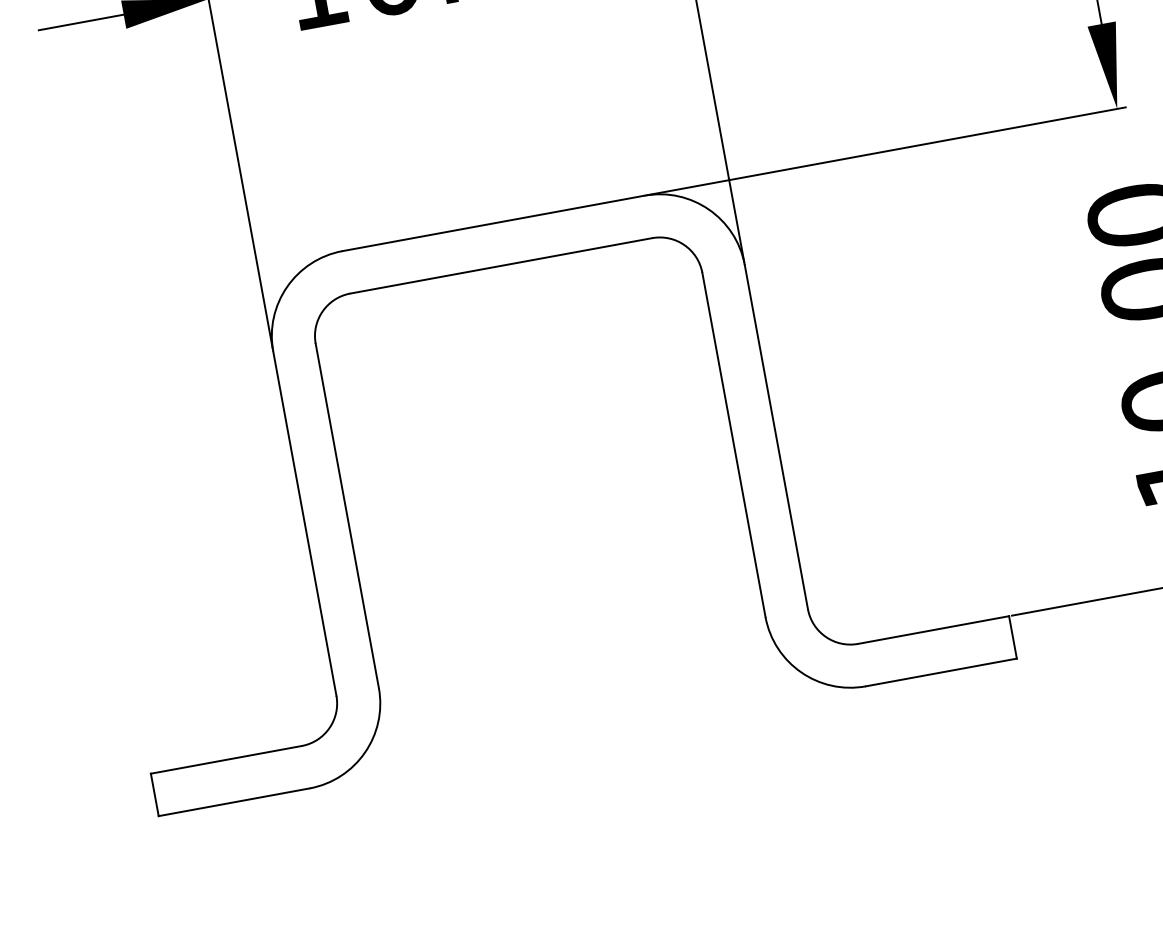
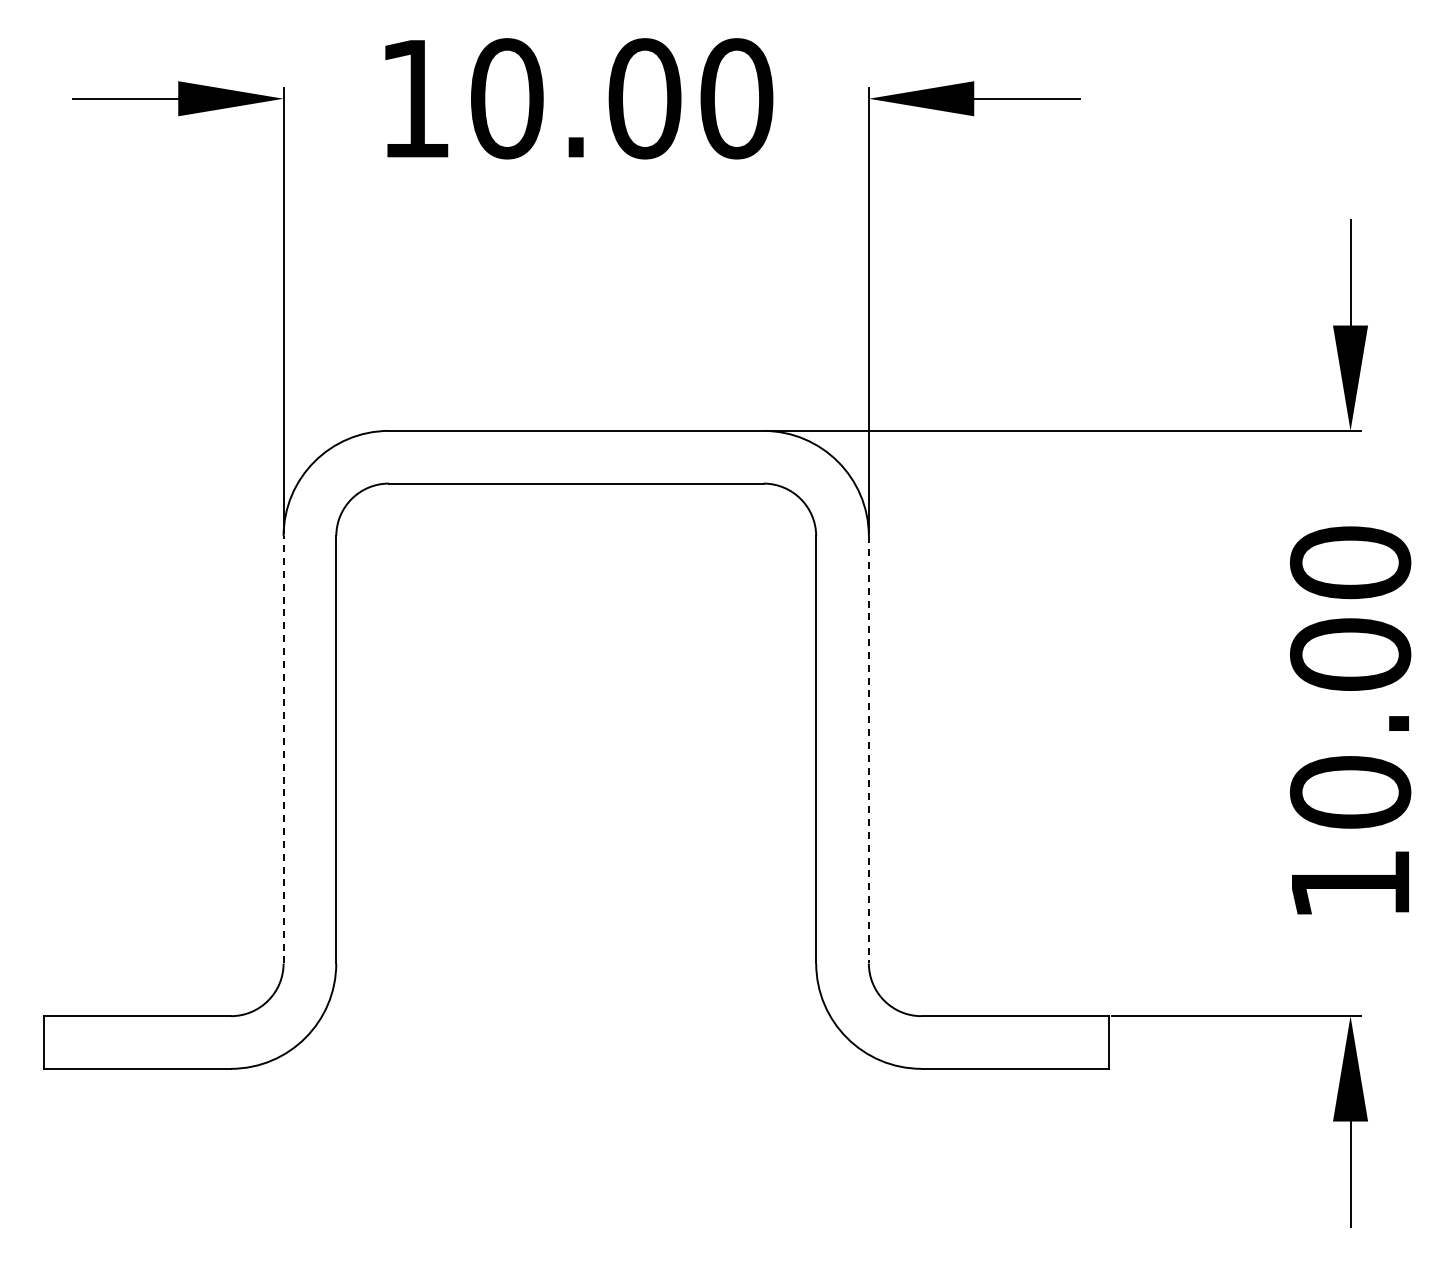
line: (776, 436) -> (868, 749), solid -> dashed
line: (304, 523) -> (283, 749), solid -> dashed

